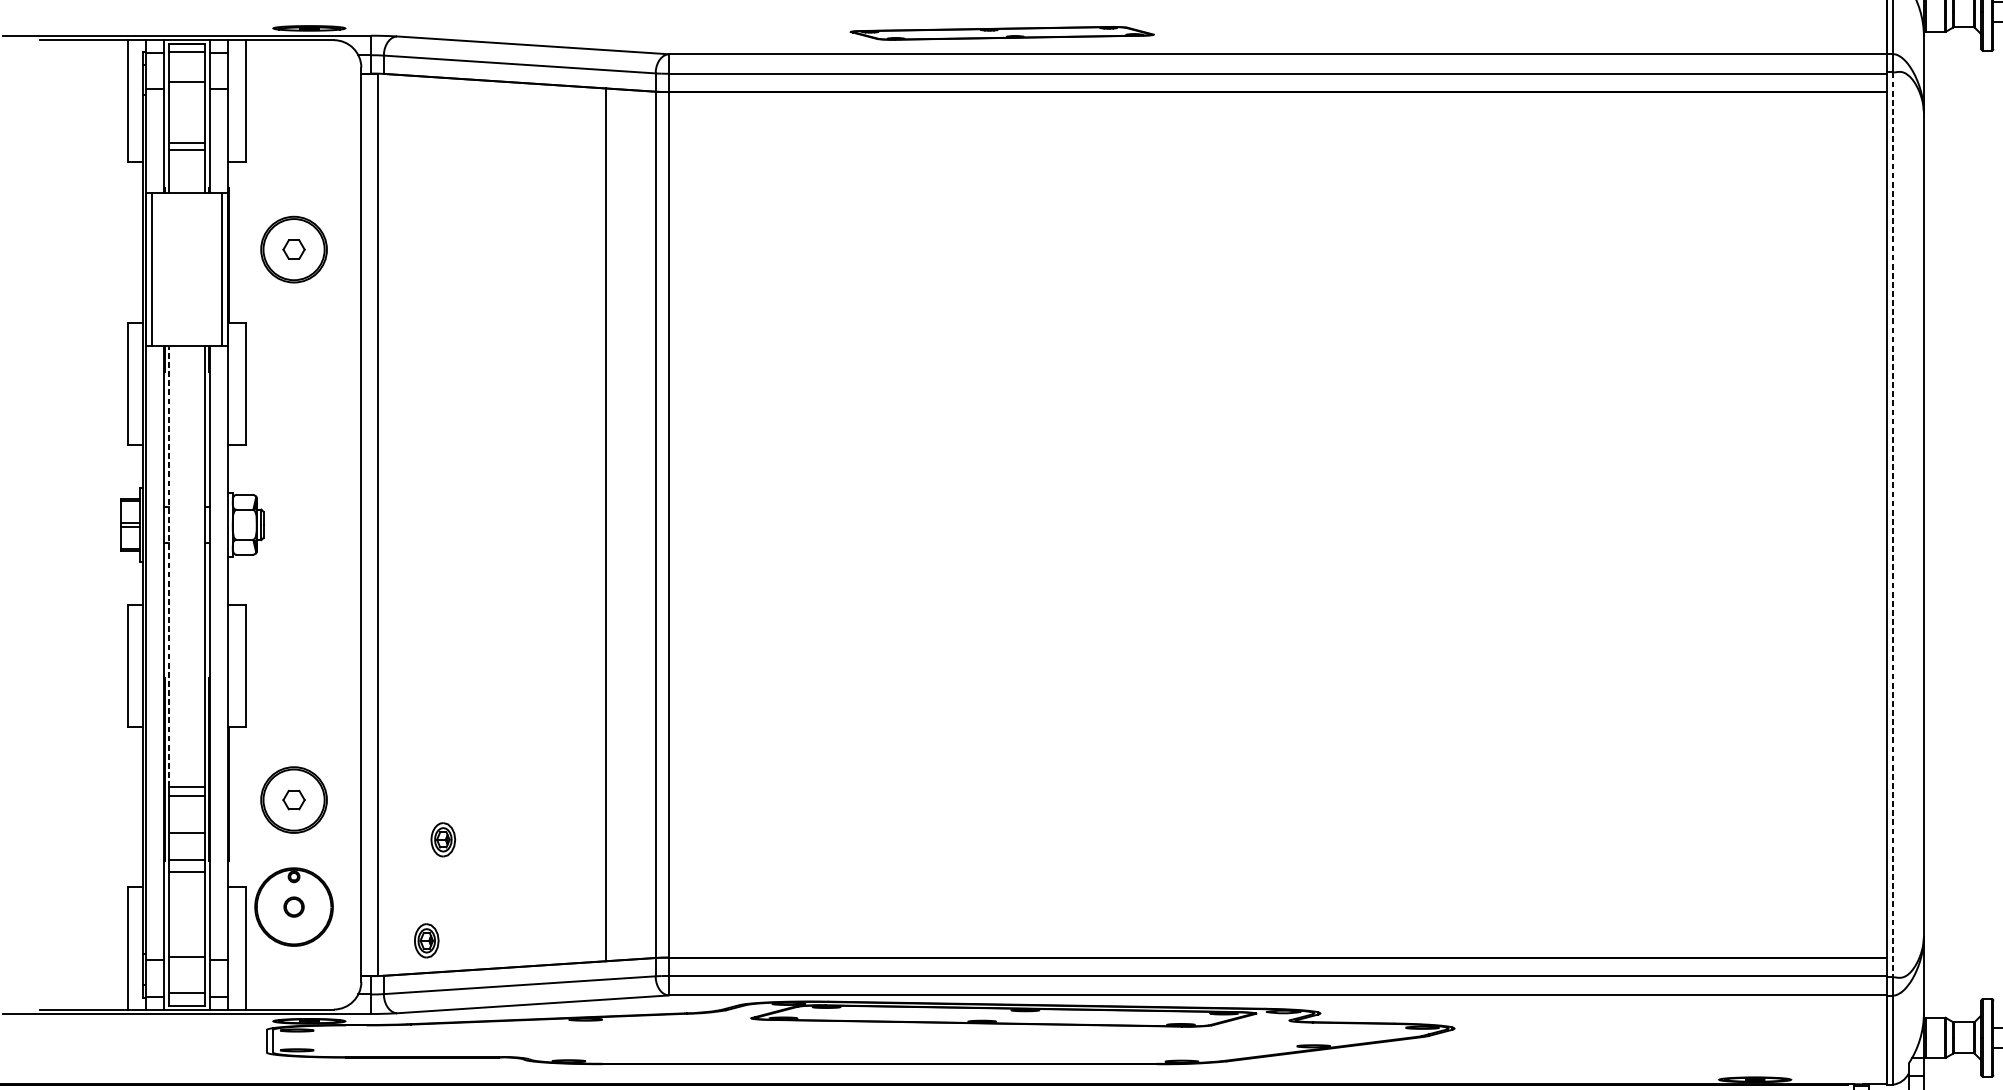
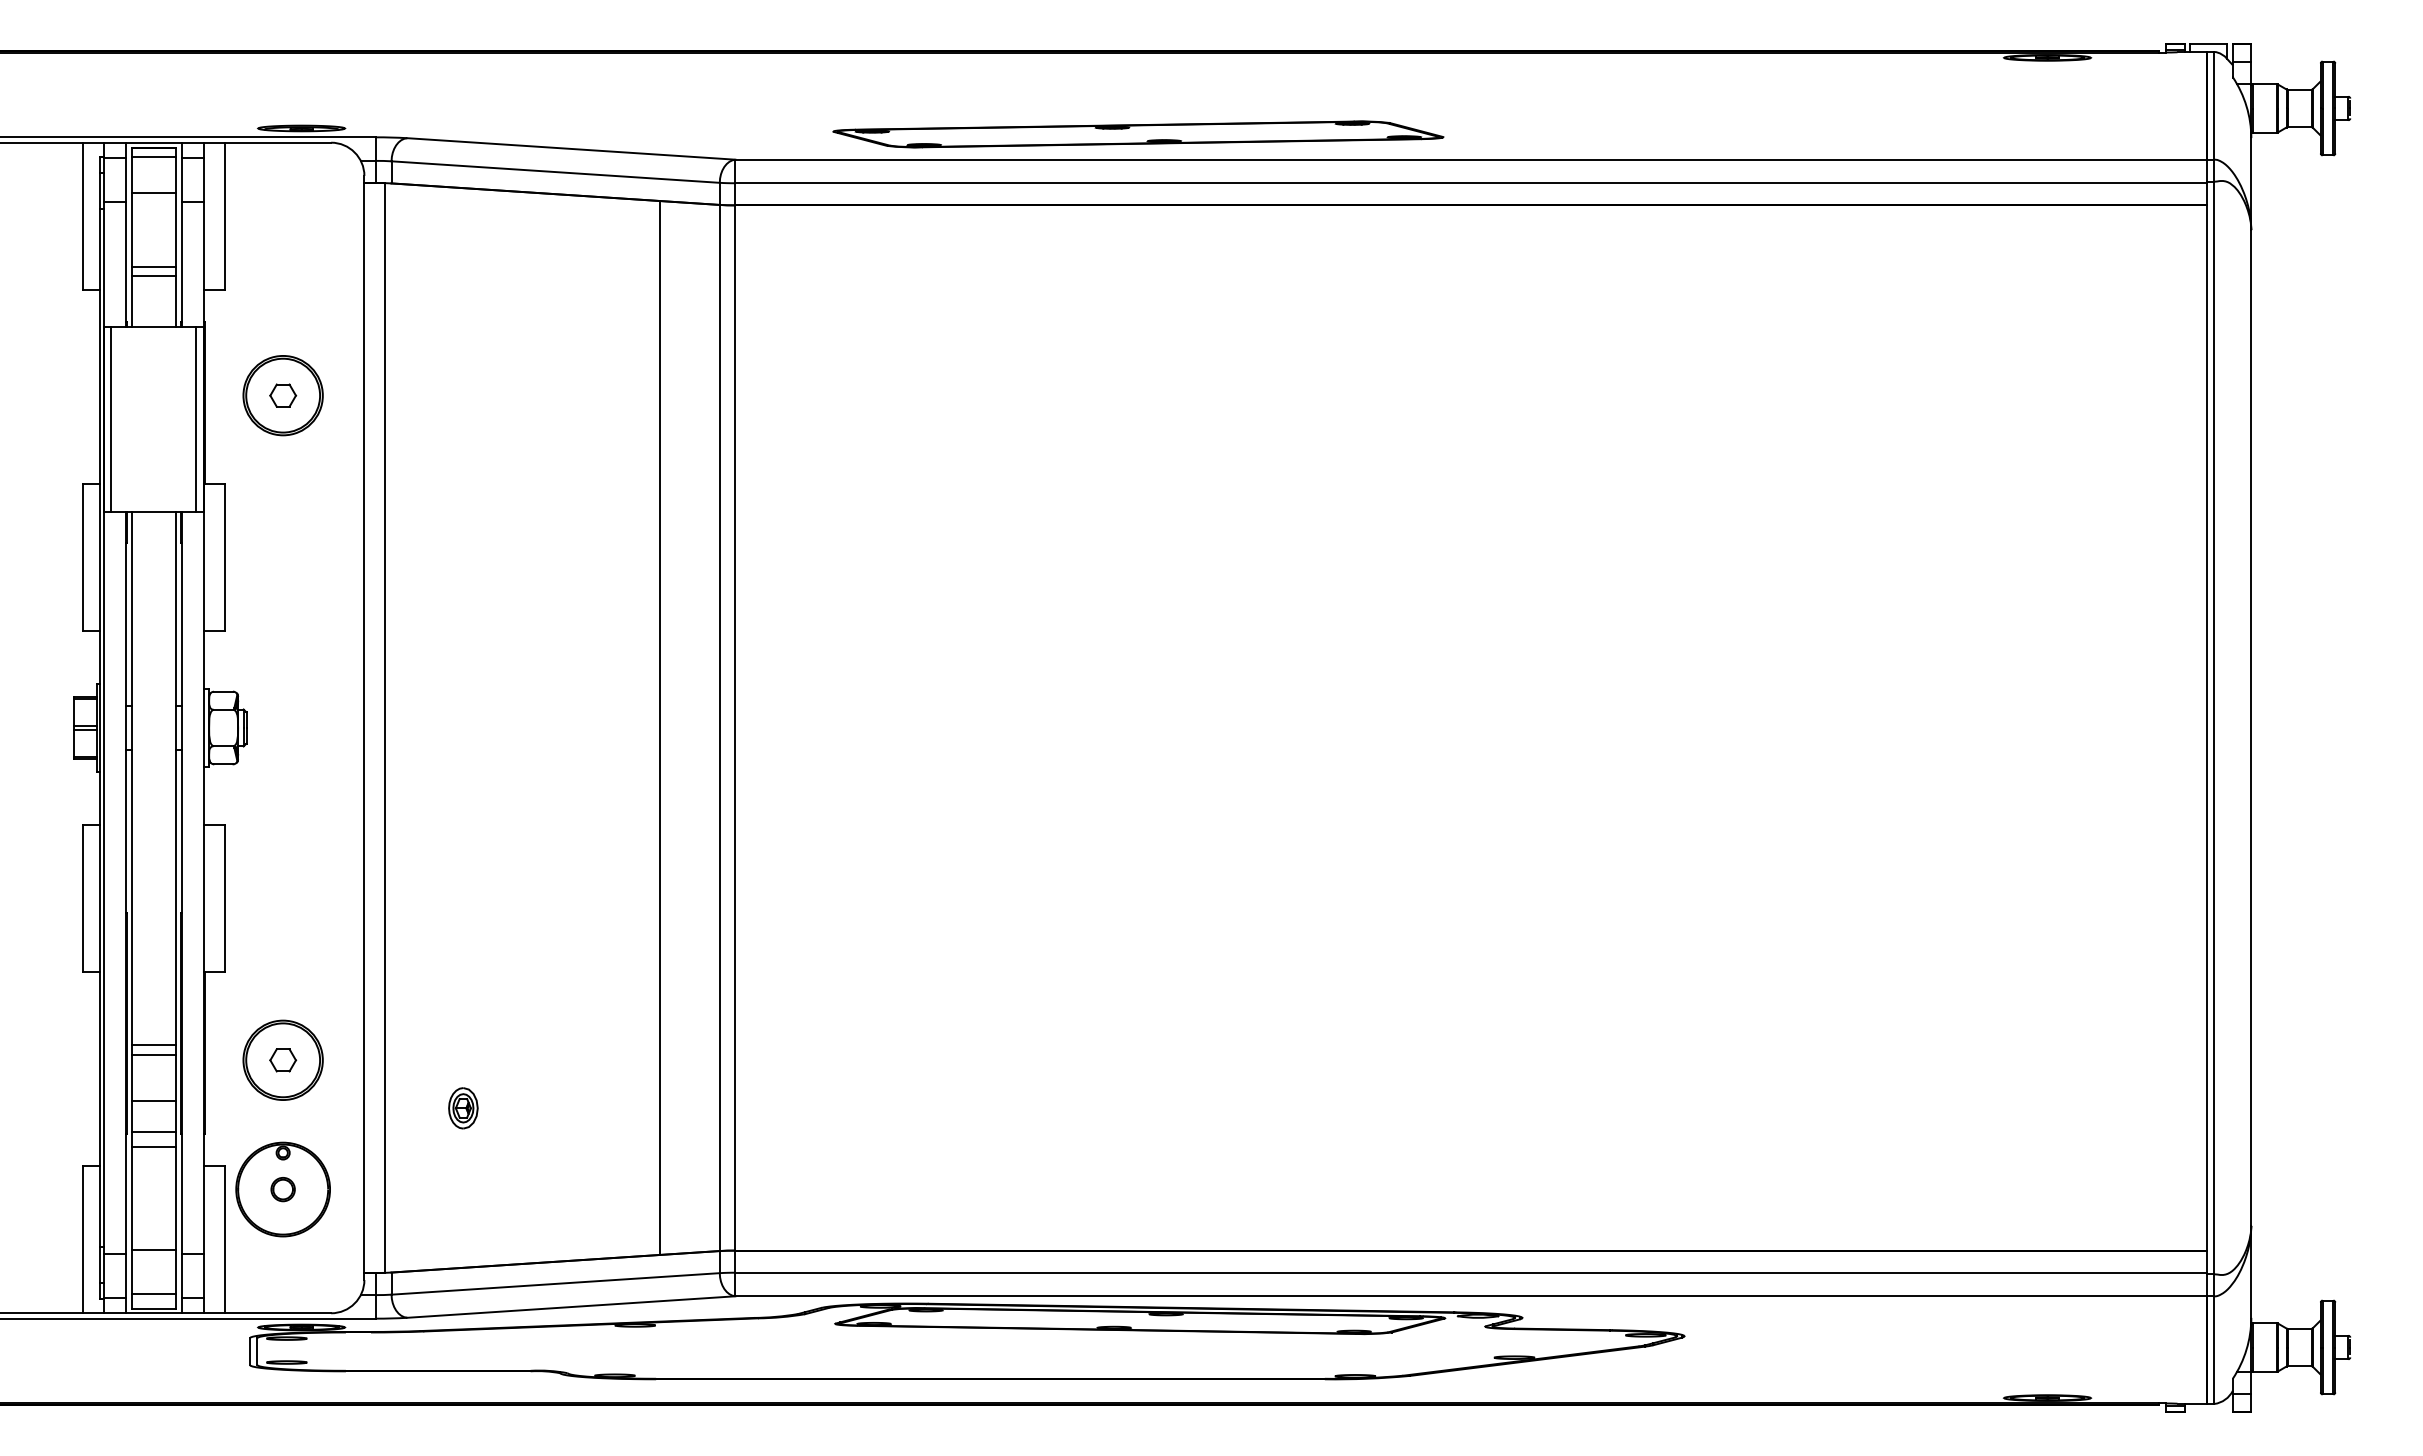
part: (1002, 33) -> (1138, 134), size x1.67
line: (1893, 525) -> (2214, 728), dashed -> solid
line: (168, 565) -> (131, 777), dashed -> solid
part: (426, 940) -> (443, 1230), removed

